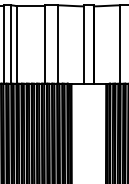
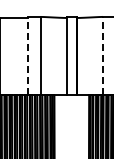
line: (44, 43) -> (27, 55), solid -> dashed
line: (119, 43) -> (102, 55), solid -> dashed

